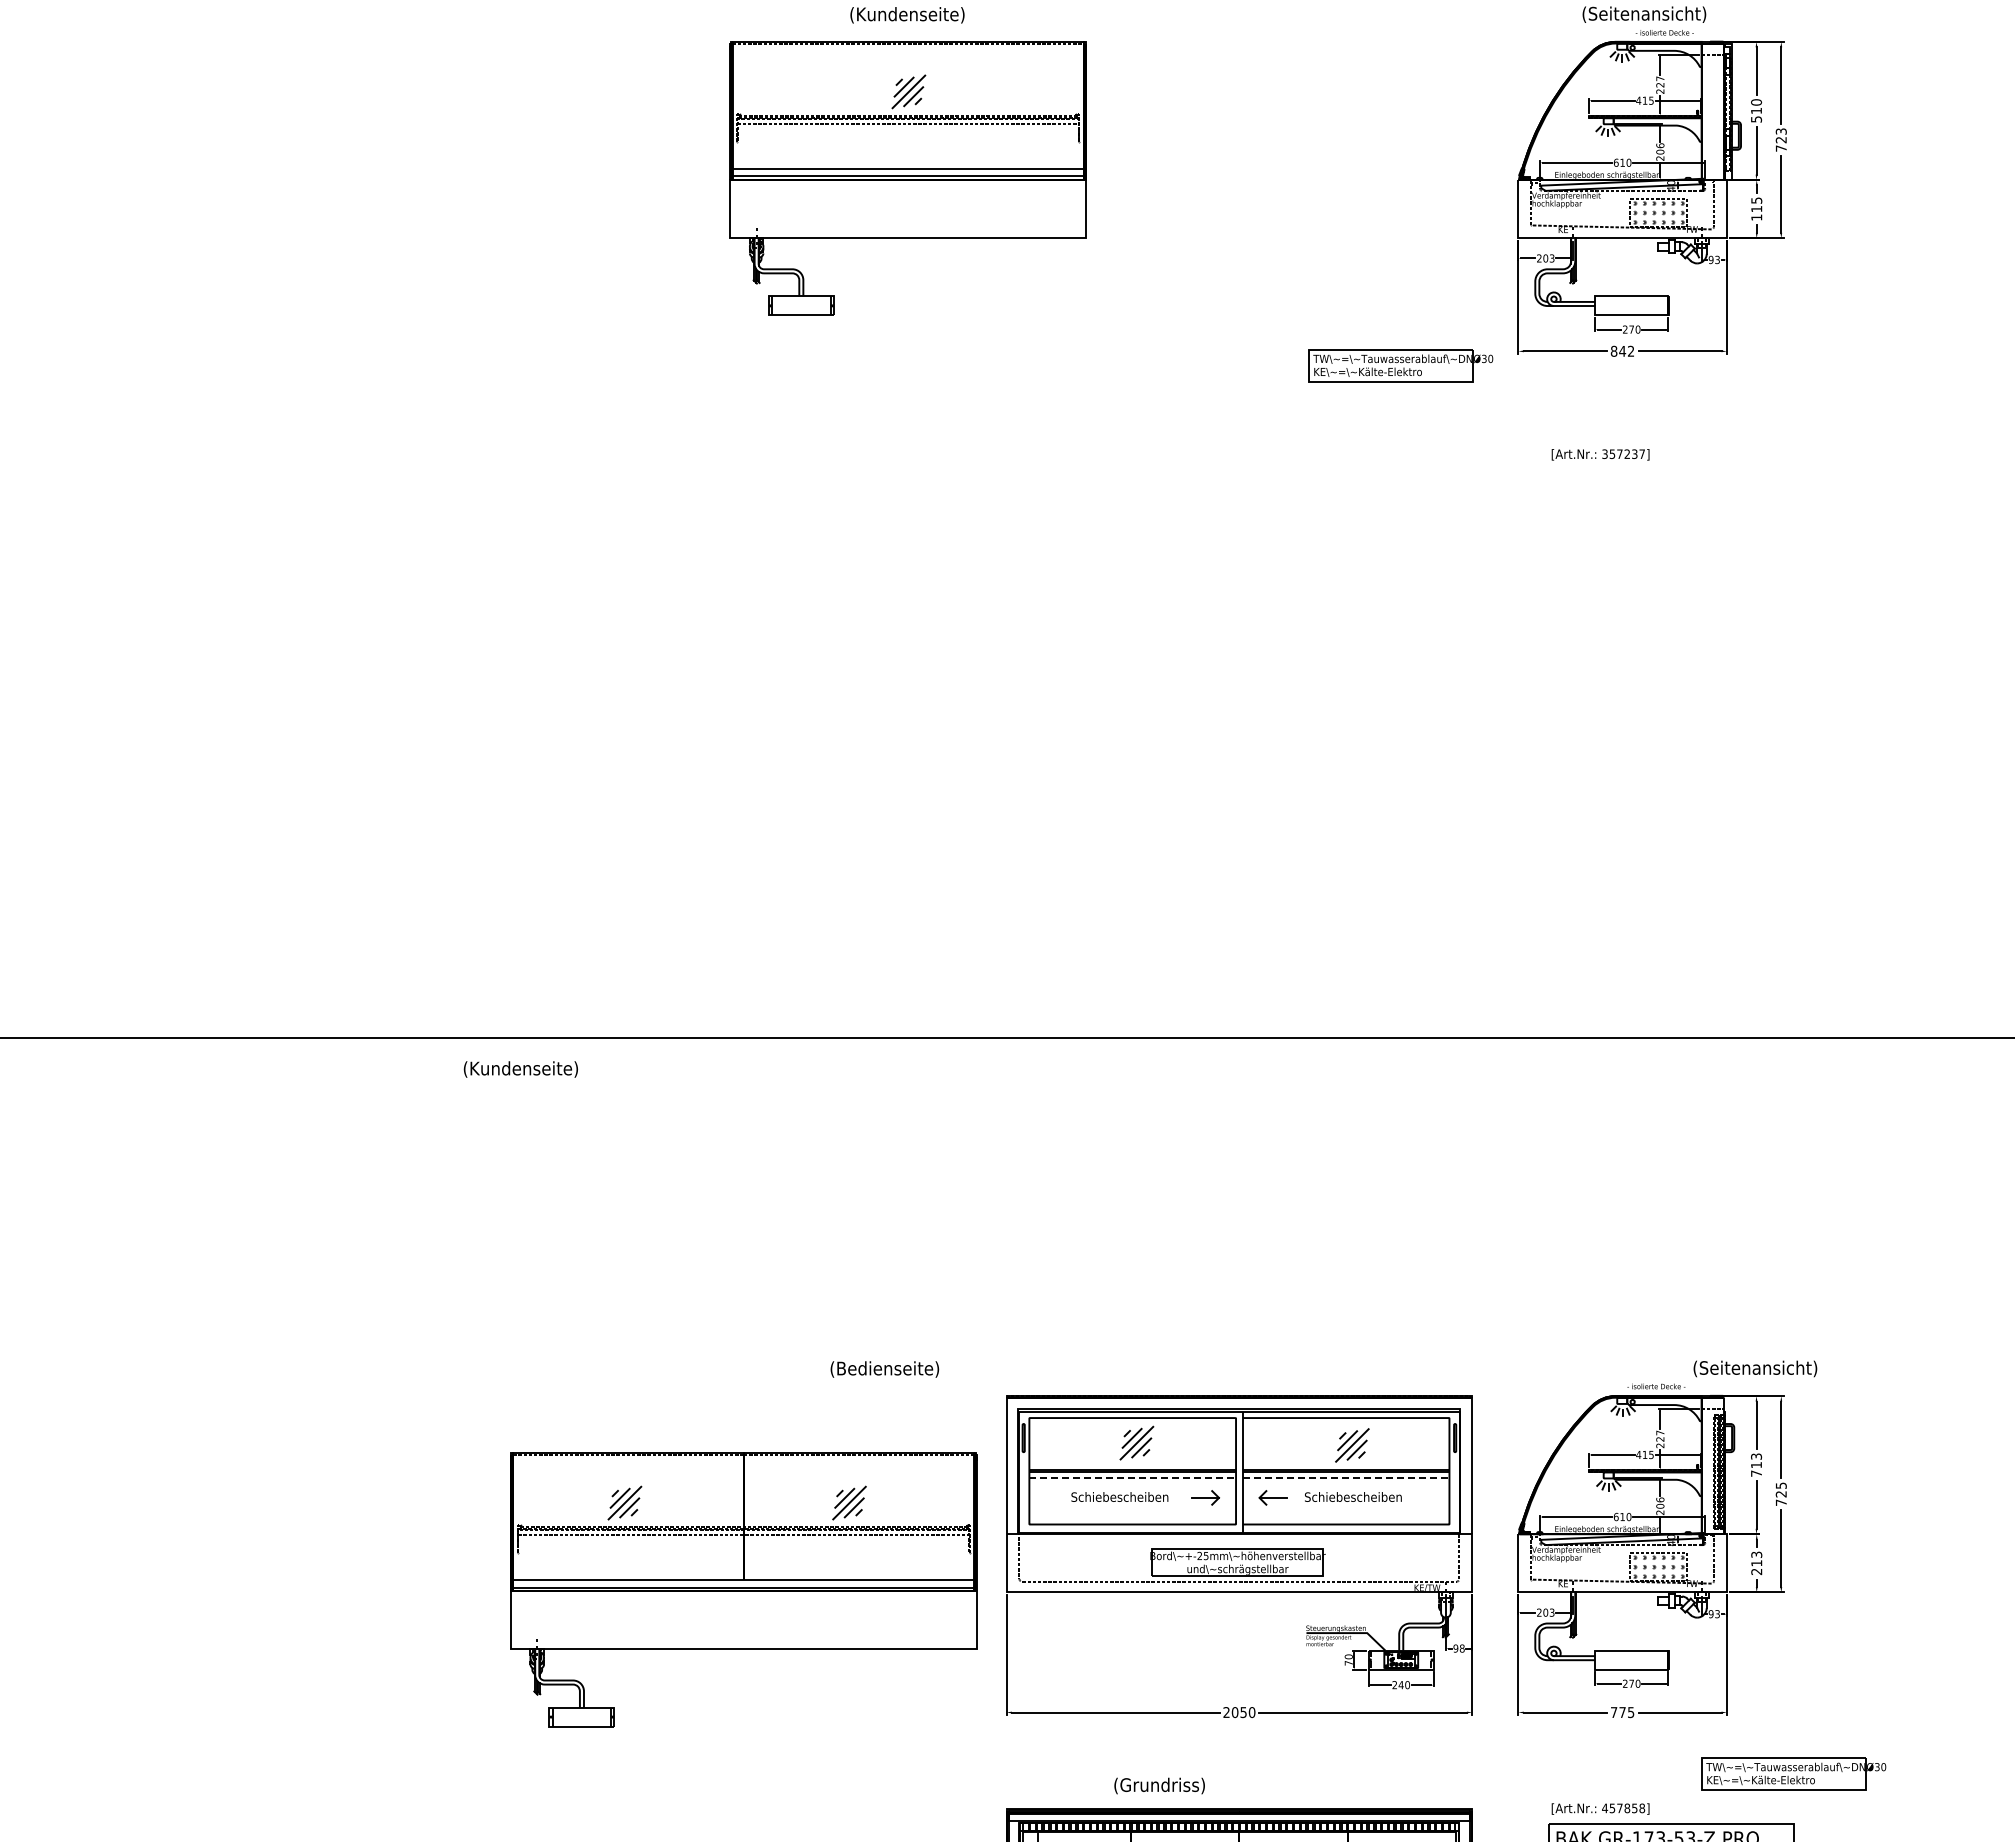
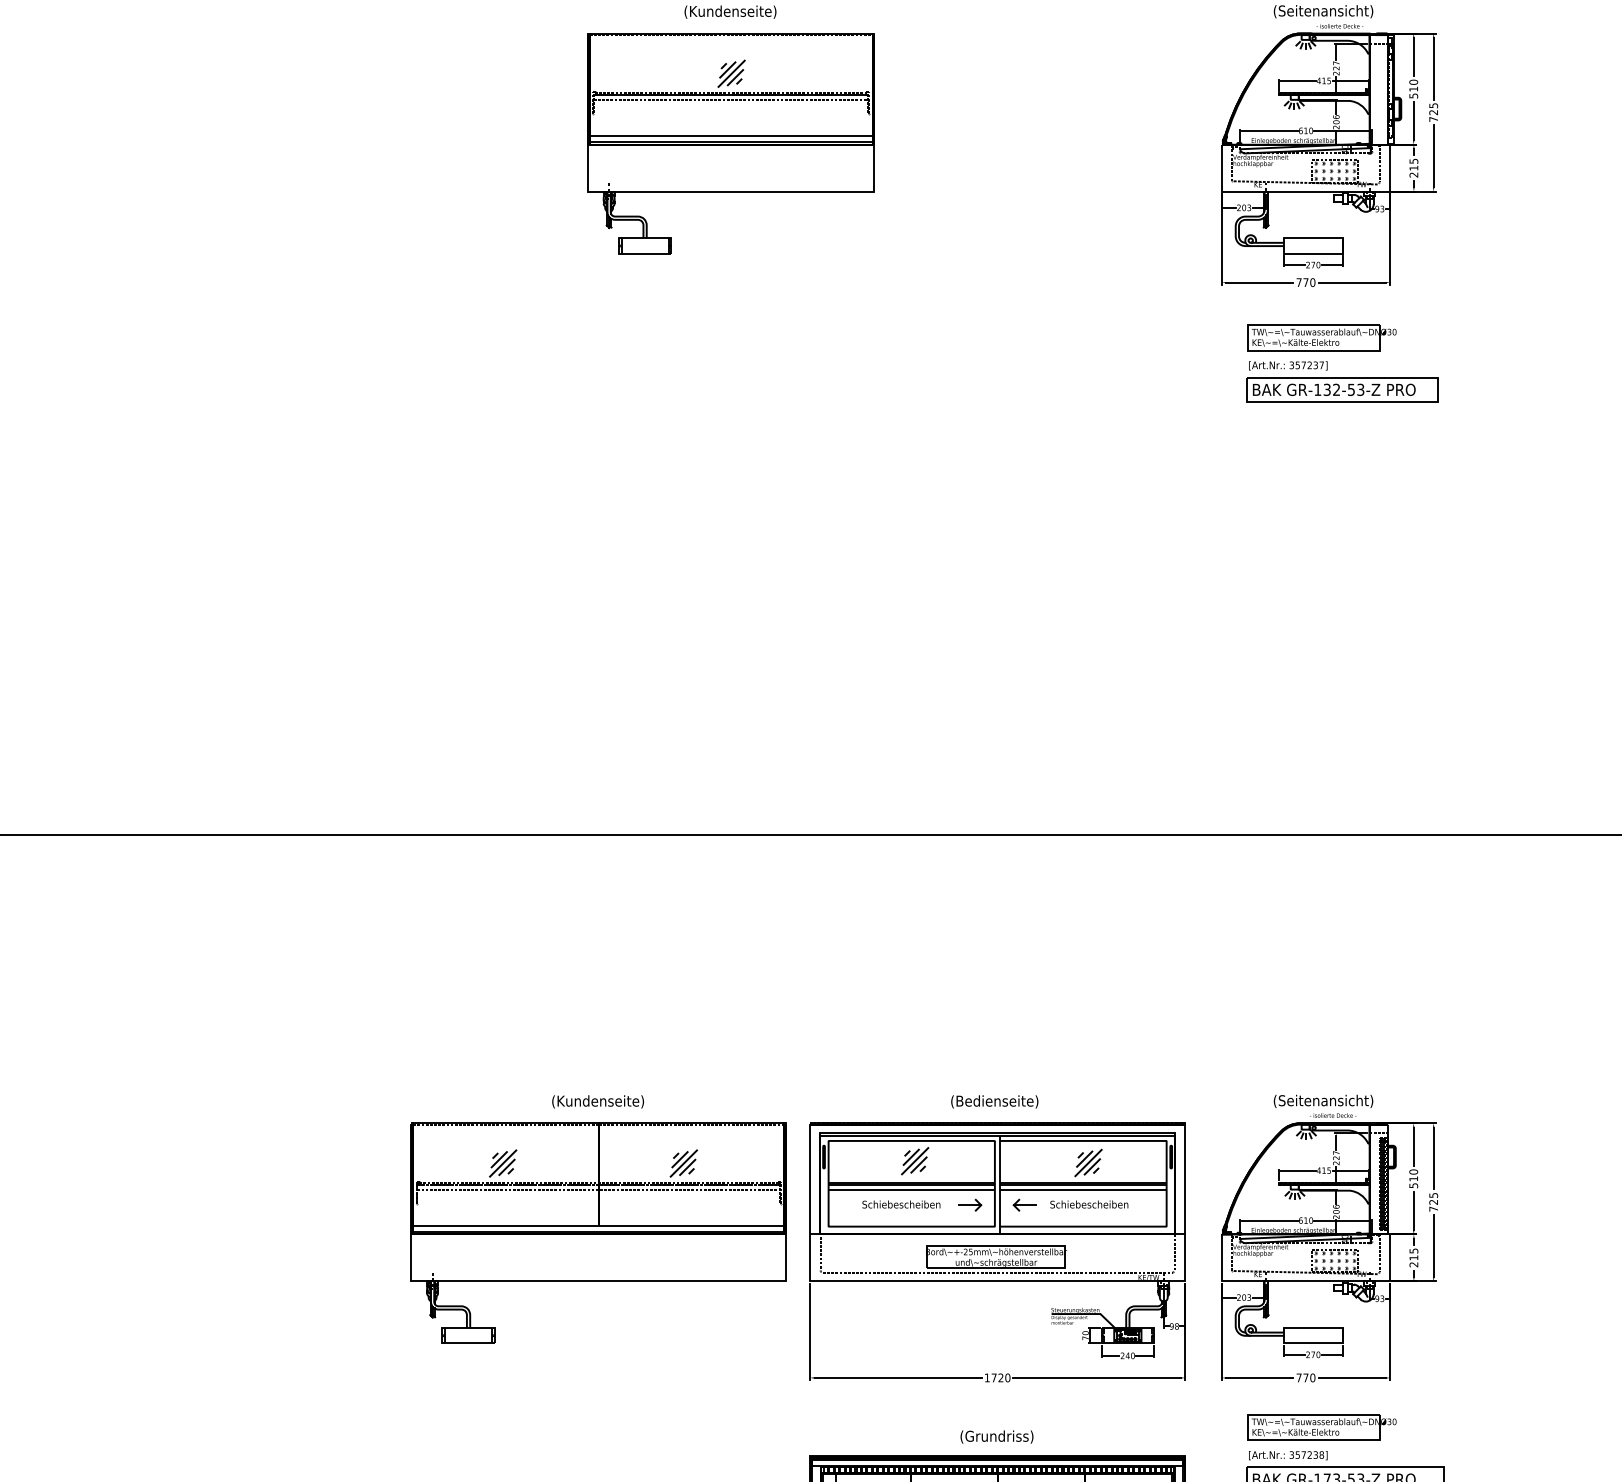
text: (1780, 131) -> (1433, 105), 723 -> 725
text: (1756, 217) -> (1413, 174), 115 -> 215
text: (1622, 350) -> (1305, 281), 842 -> 770
part: (1400, 365) -> (1321, 337), moved
part: (1667, 484) -> (1342, 389), added
text: (520, 1069) -> (597, 1101), moved
text: (1755, 1368) -> (1323, 1101), moved
text: (884, 1369) -> (994, 1101), moved
text: (1756, 1464) -> (1413, 1178), 713 -> 510
line: (1133, 1478) -> (912, 1189), dashed -> solid
line: (1346, 1478) -> (1083, 1189), dashed -> solid
text: (1756, 1554) -> (1413, 1250), 213 -> 215
part: (743, 1589) -> (598, 1233), moved
text: (1234, 1712) -> (993, 1377), 2050 -> 1720
text: (1630, 1712) -> (1312, 1377), 775 -> 770
part: (1793, 1773) -> (1321, 1427), moved
text: (1159, 1785) -> (996, 1436), moved
text: (1619, 1808) -> (1303, 1455), 457858] -> 357238]

